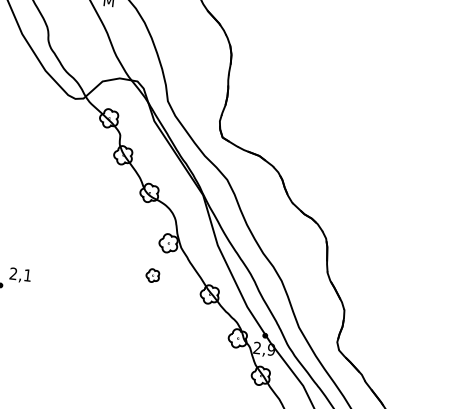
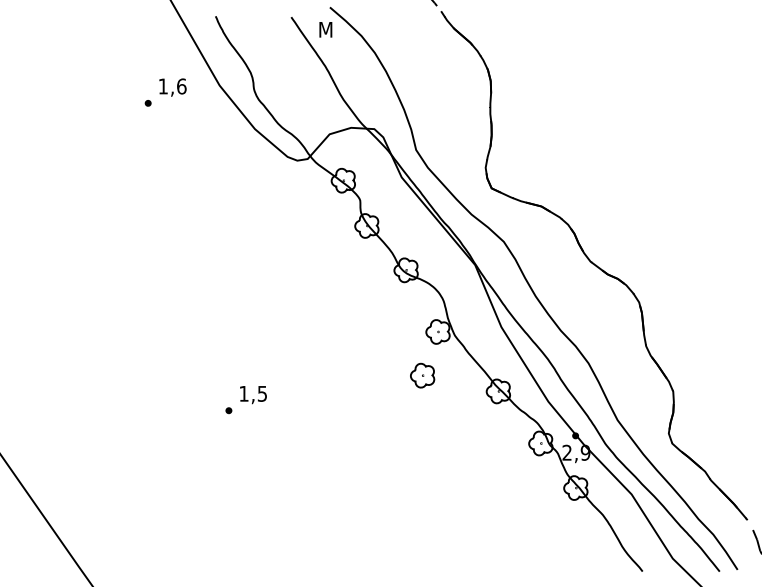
text: (20, 274) -> (252, 393), 2,1 -> 1,5
part: (152, 275) -> (422, 375), size x1.43

